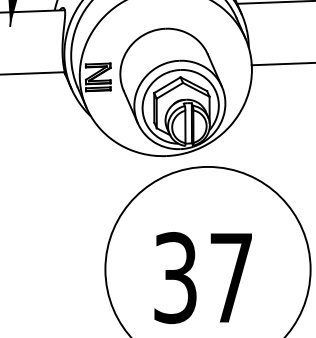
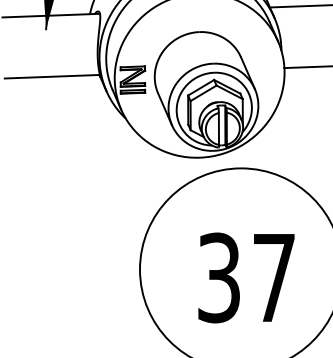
text: (203, 277) -> (246, 277), moved

